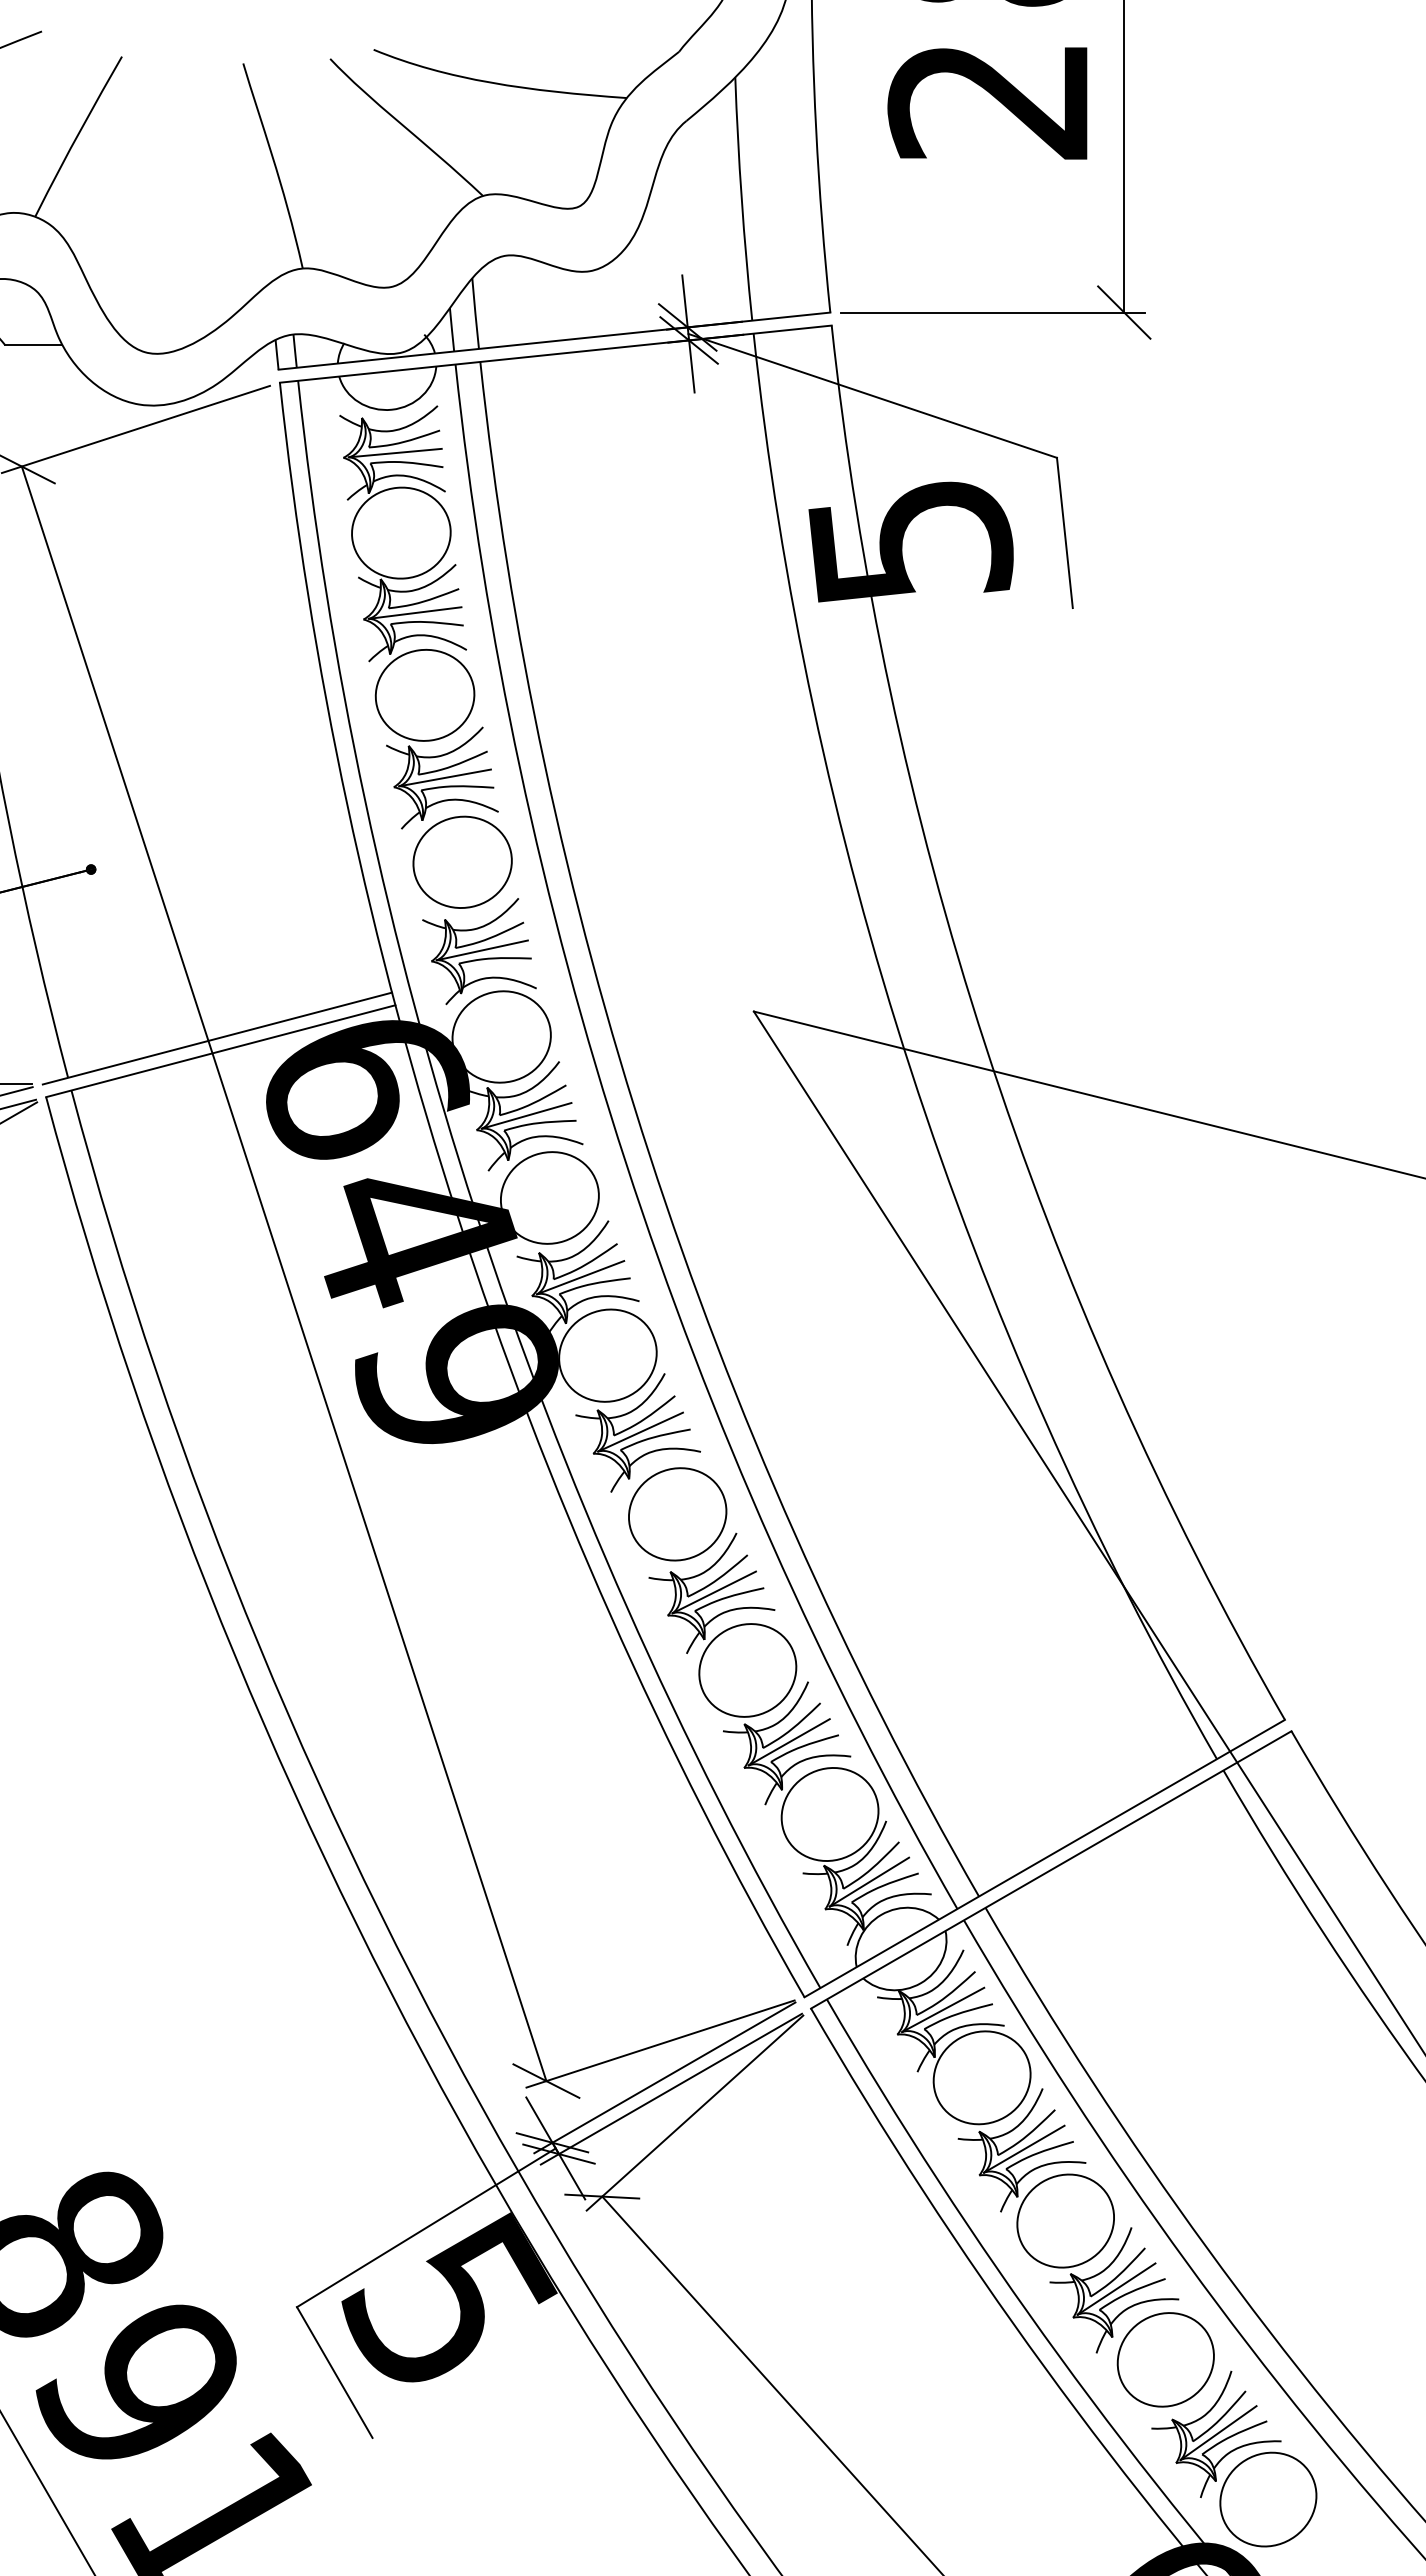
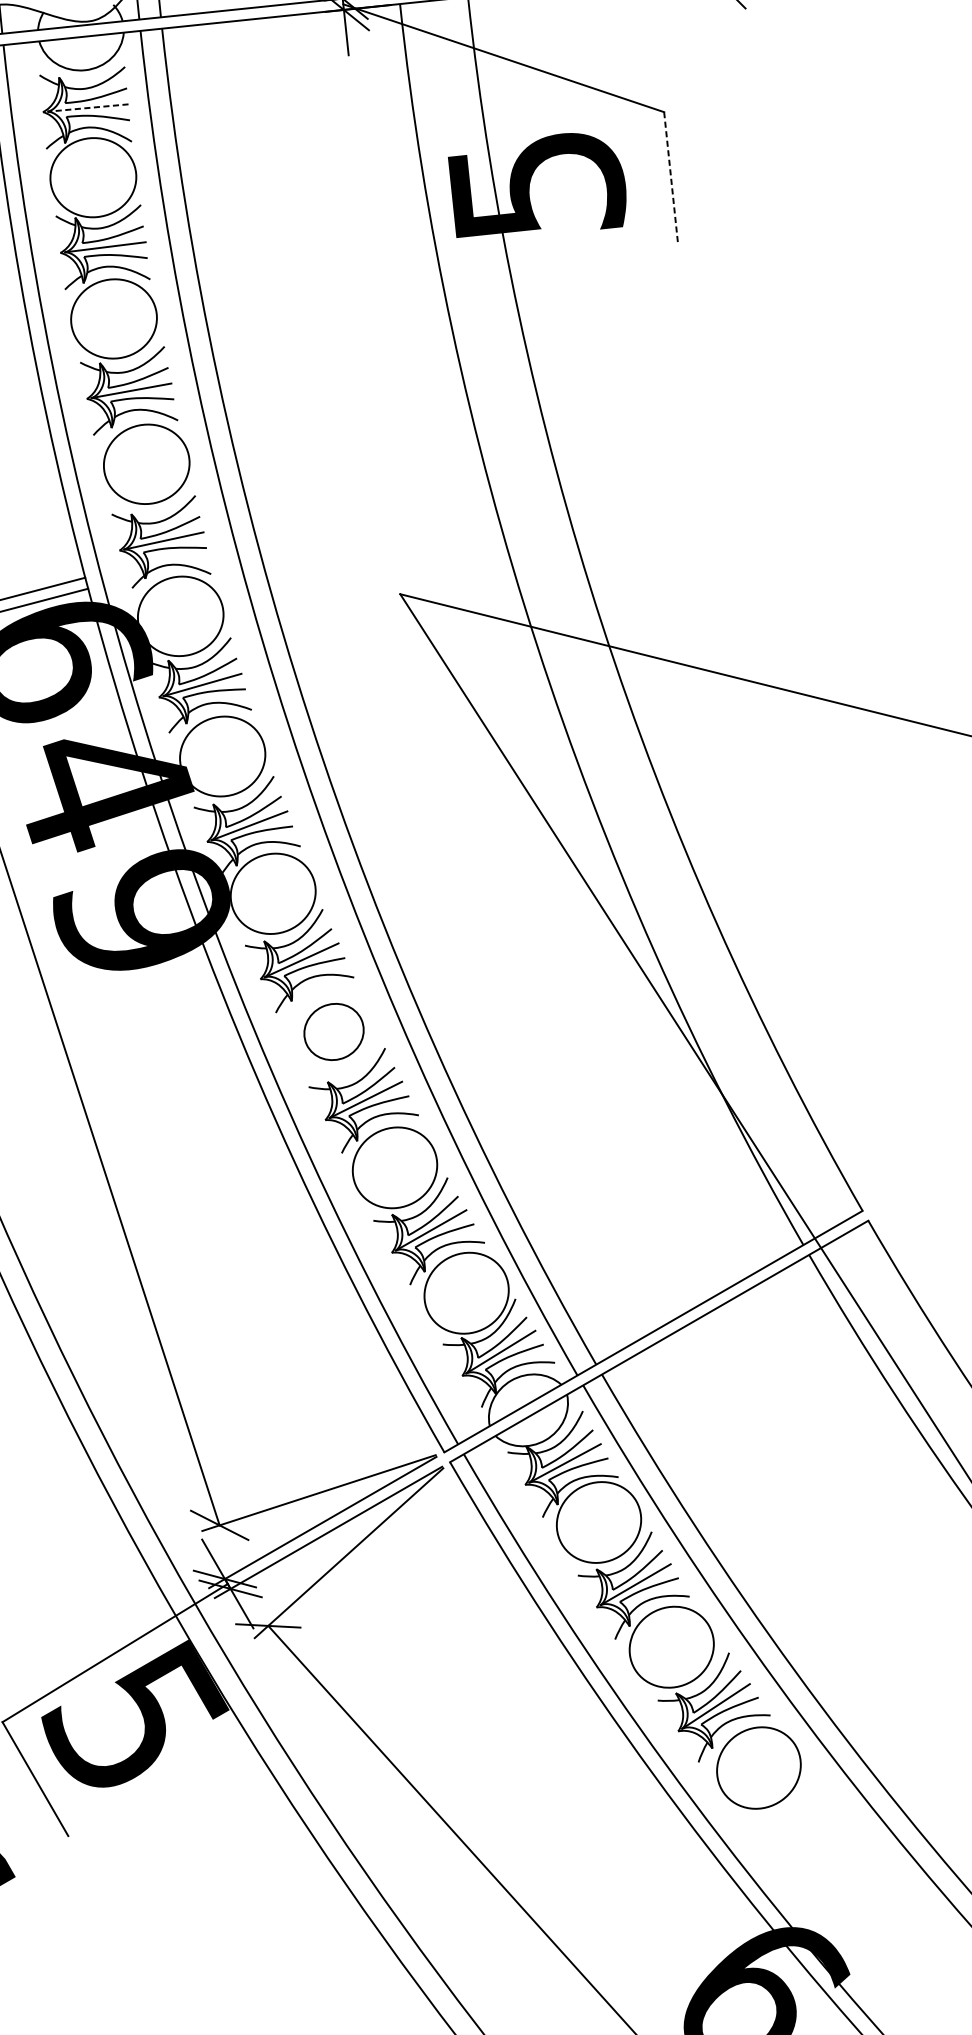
line: (395, 453) -> (88, 108), solid -> dashed
line: (1064, 532) -> (670, 177), solid -> dashed
part: (677, 1514) -> (333, 1032), size x0.7
part: (1230, 2453) -> (815, 1849), removed

